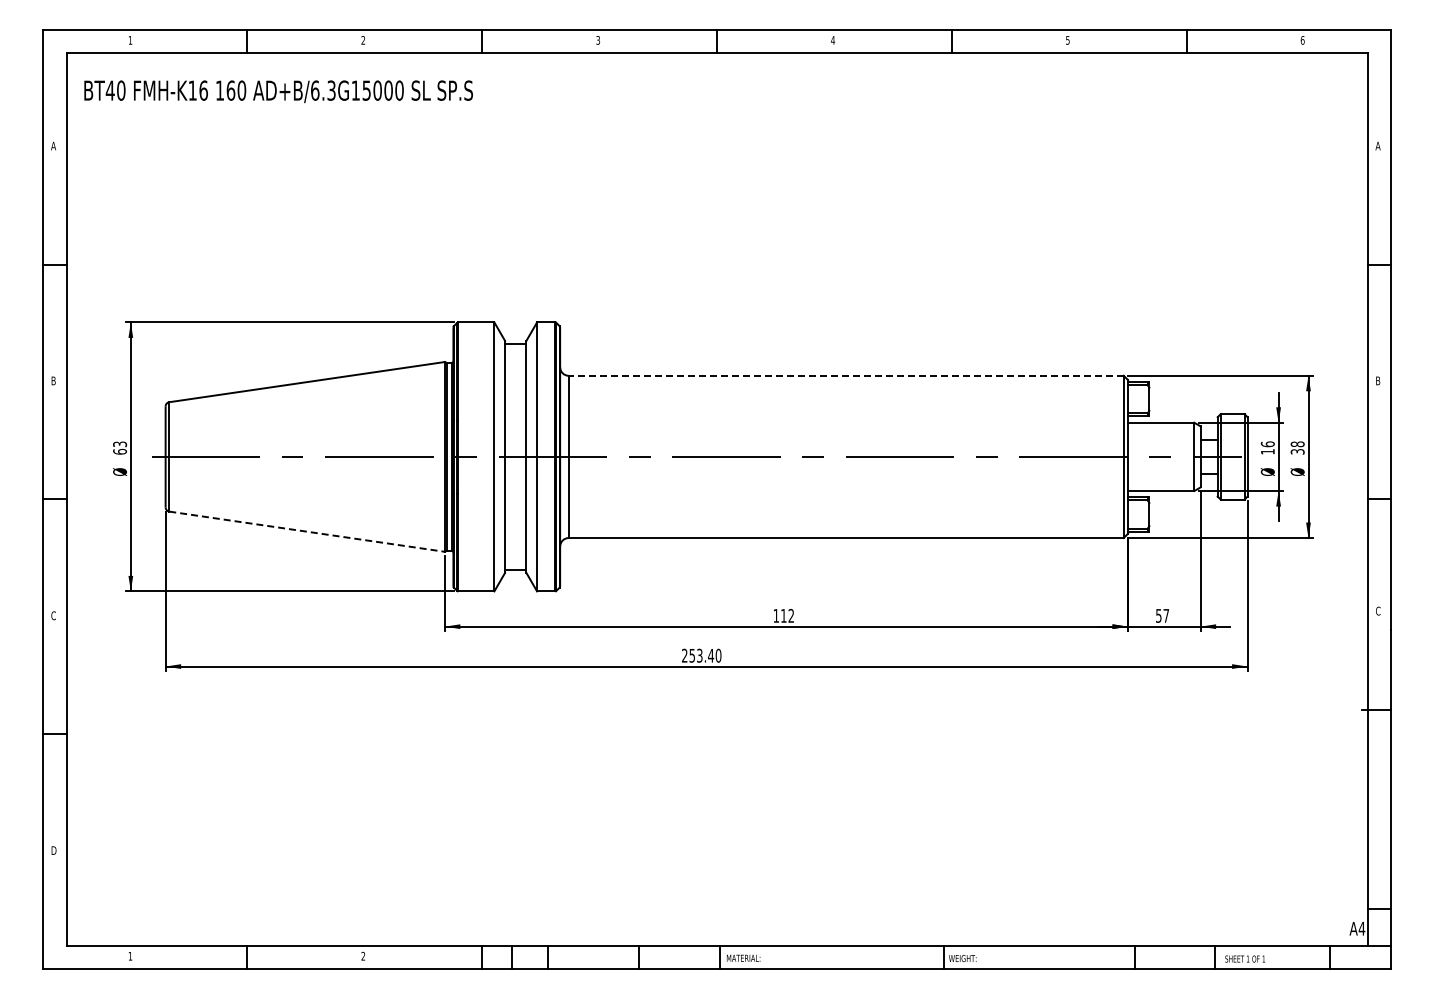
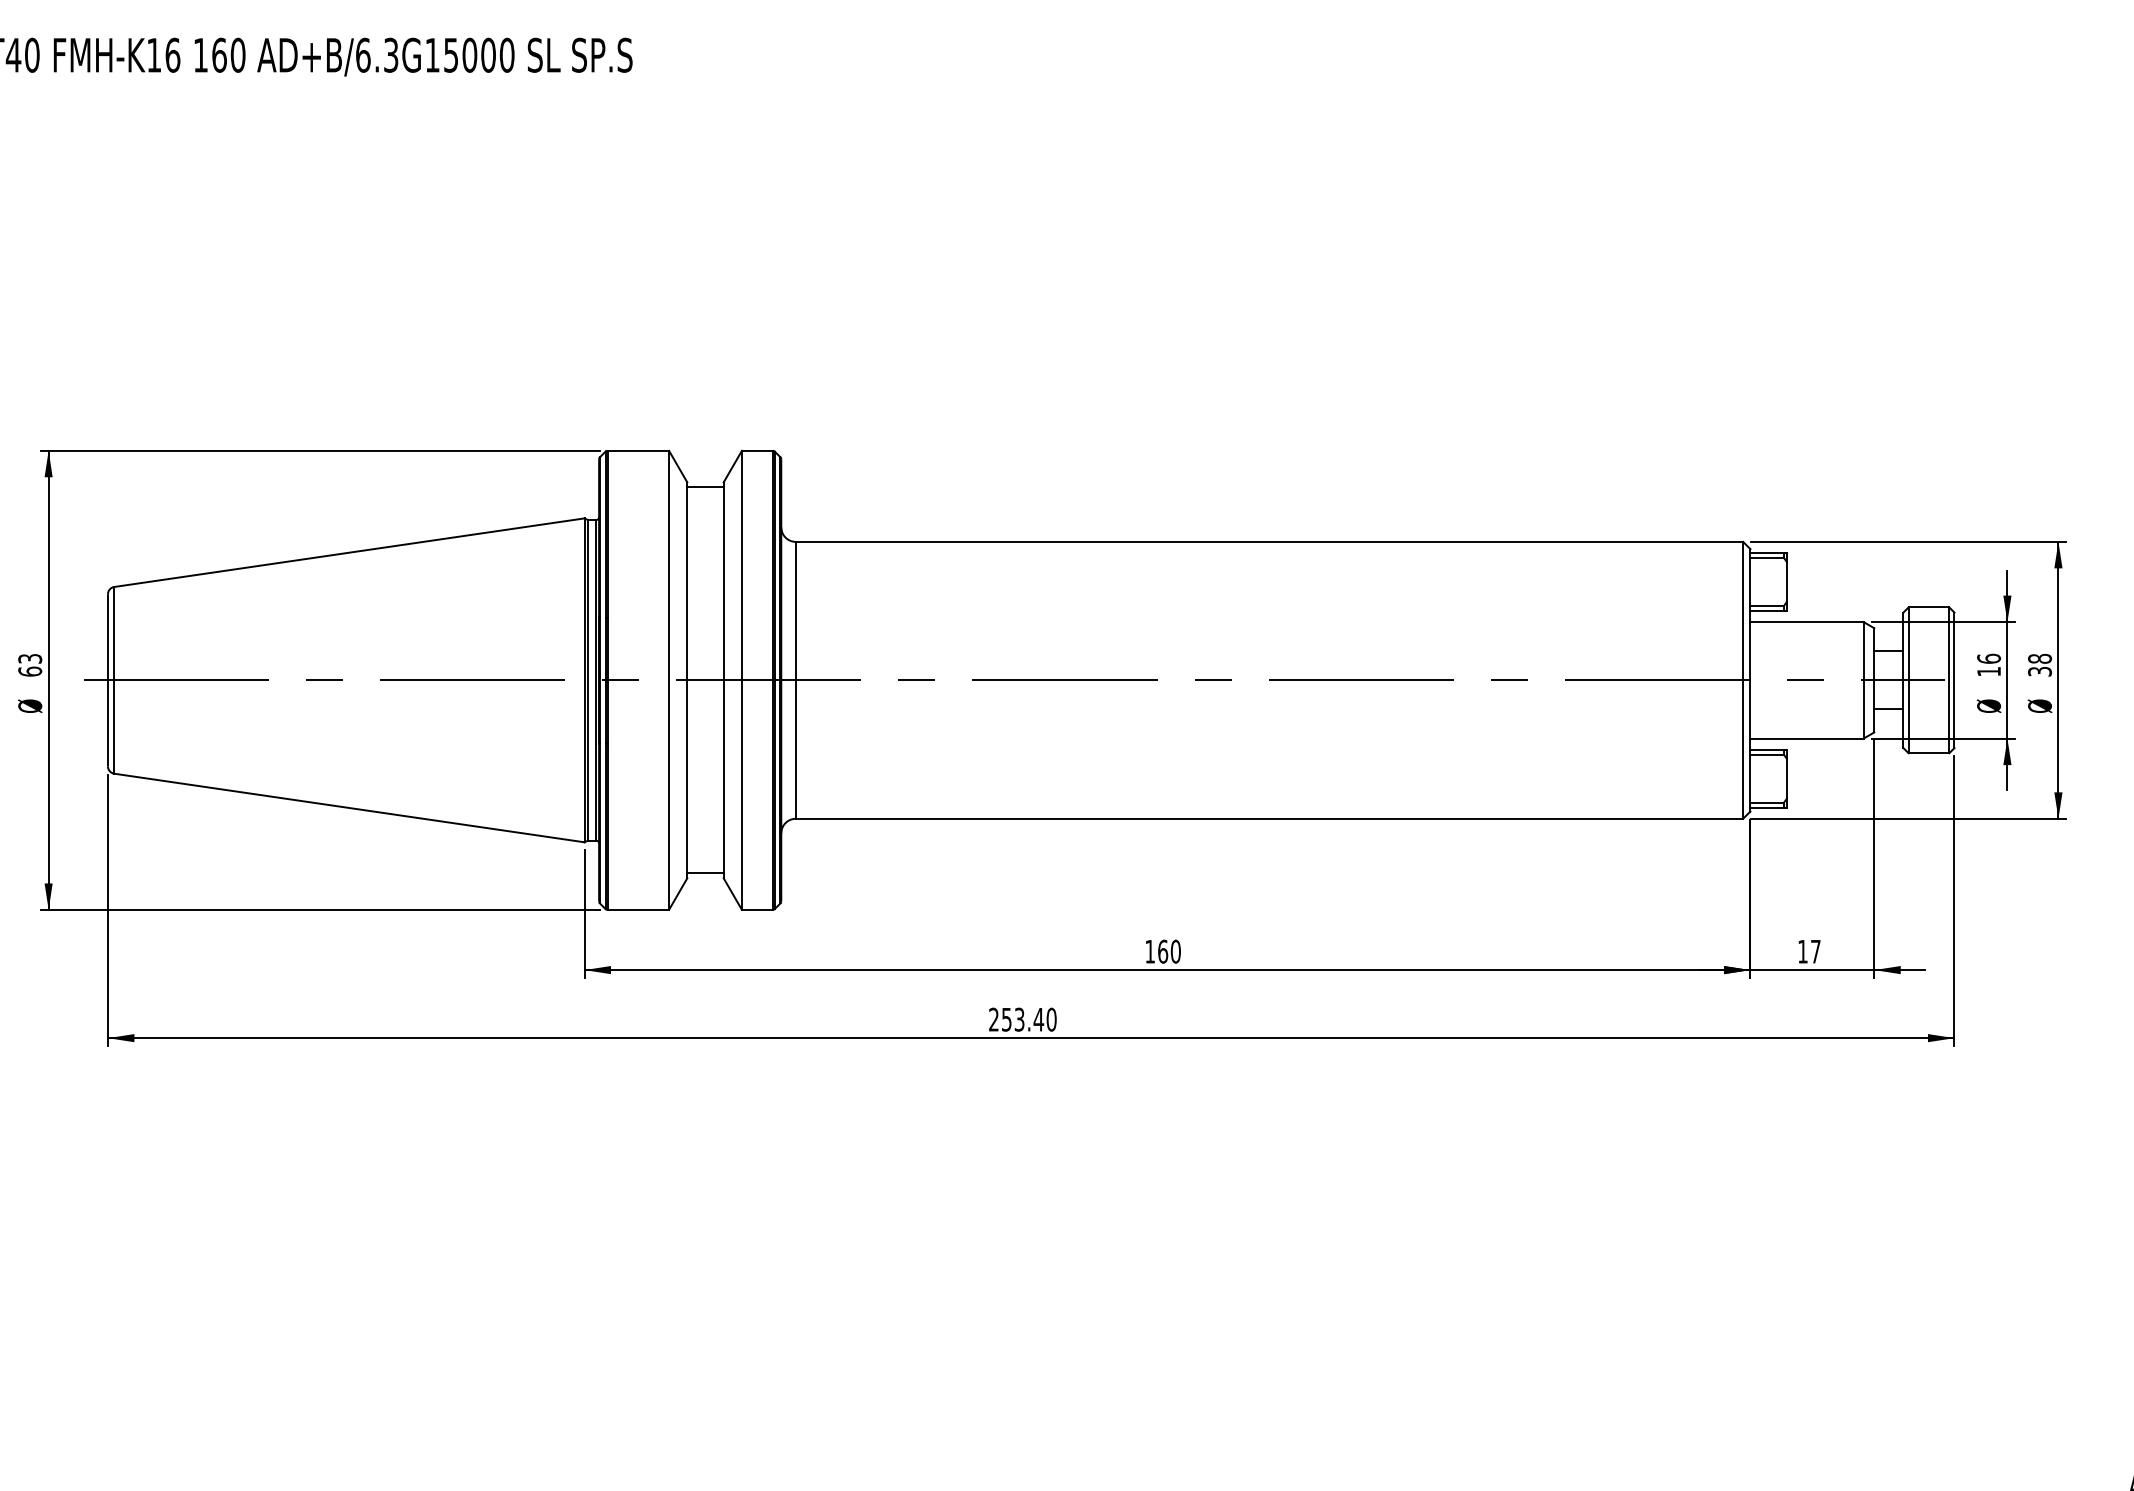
line: (846, 375) -> (1269, 541), dashed -> solid
line: (307, 531) -> (350, 807), dashed -> solid
text: (787, 615) -> (1169, 950), 112 -> 160
text: (1158, 615) -> (1802, 950), 57 -> 17

